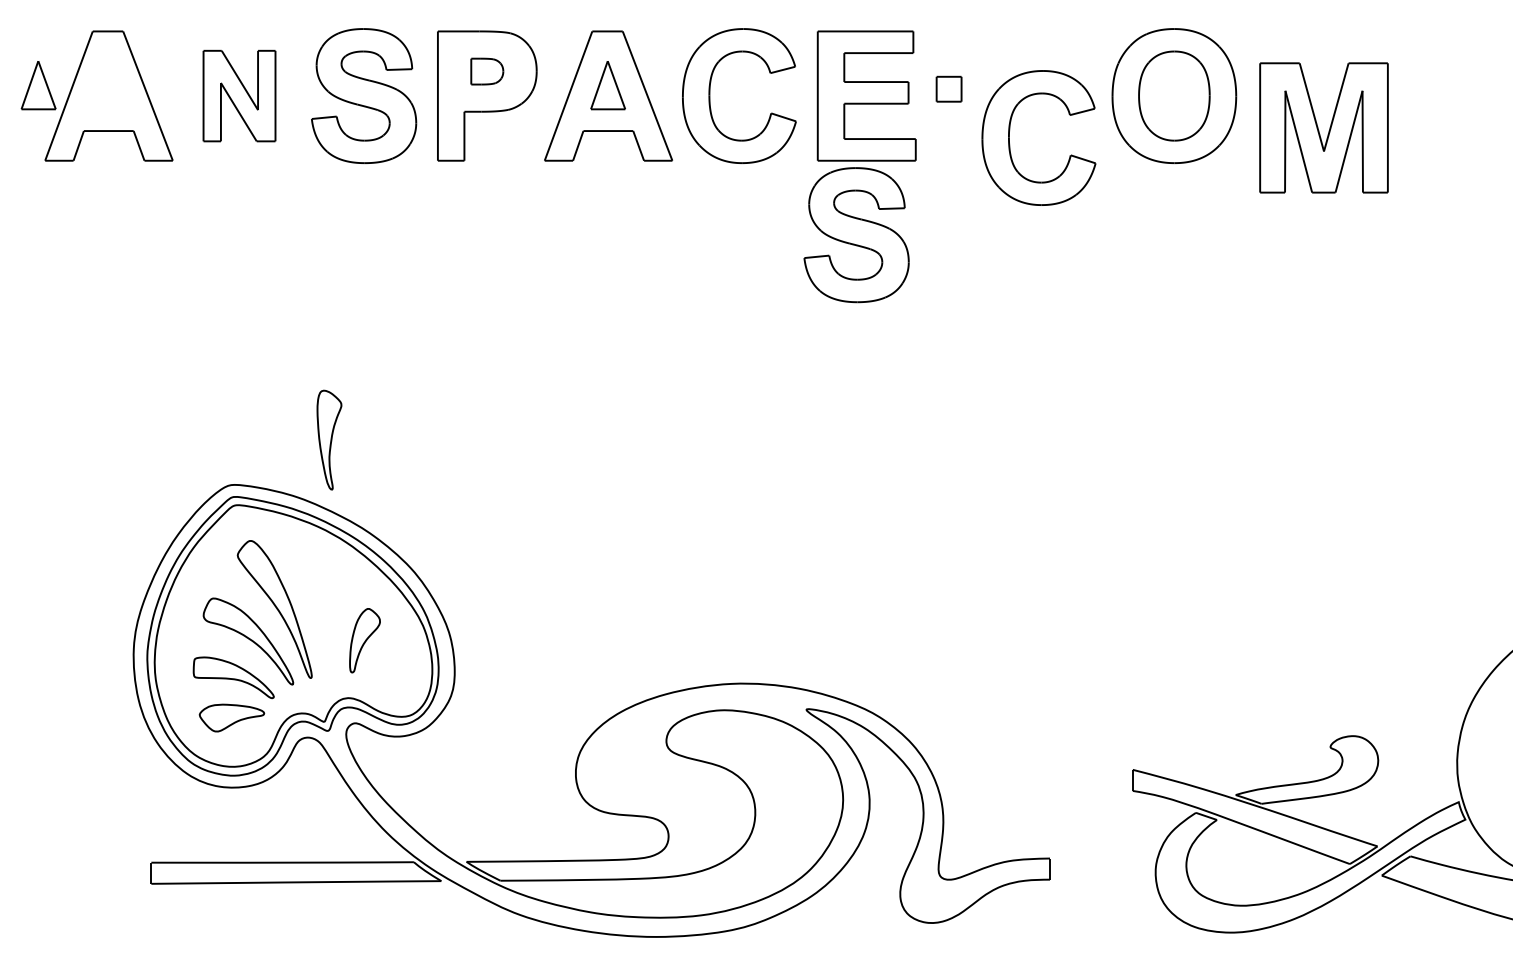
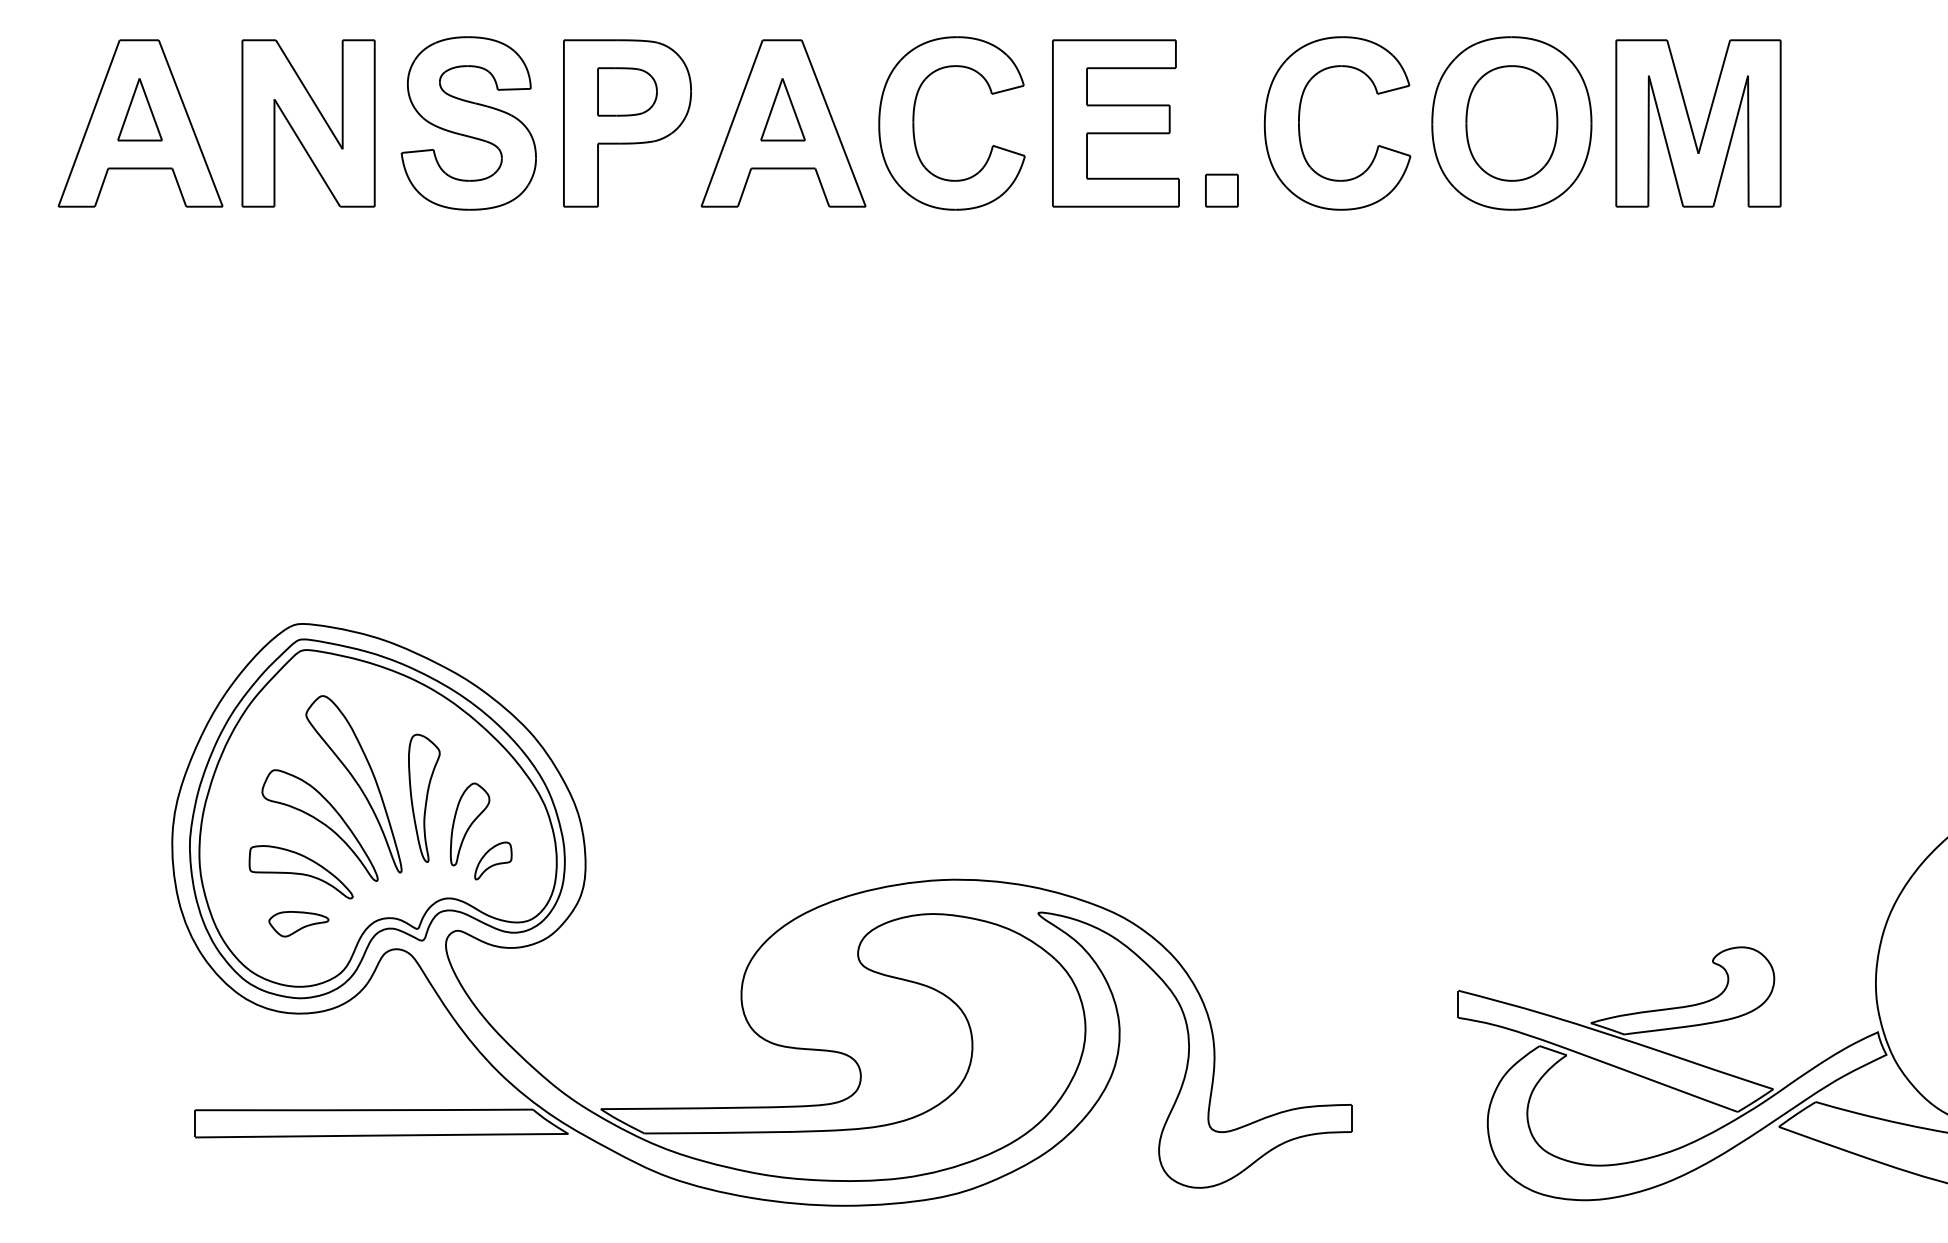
part: (487, 71) -> (627, 91), size x1.43
part: (38, 85) -> (139, 109), moved
part: (948, 89) -> (1221, 190), moved
part: (239, 96) -> (308, 123), size x1.43
part: (1318, 127) -> (1691, 123), moved
part: (1010, 144) -> (1300, 131), moved
part: (856, 235) -> (1102, 302), removed
part: (329, 439) -> (424, 797), moved
part: (383, 668) -> (493, 860), added
part: (231, 718) -> (298, 924), size x0.71

